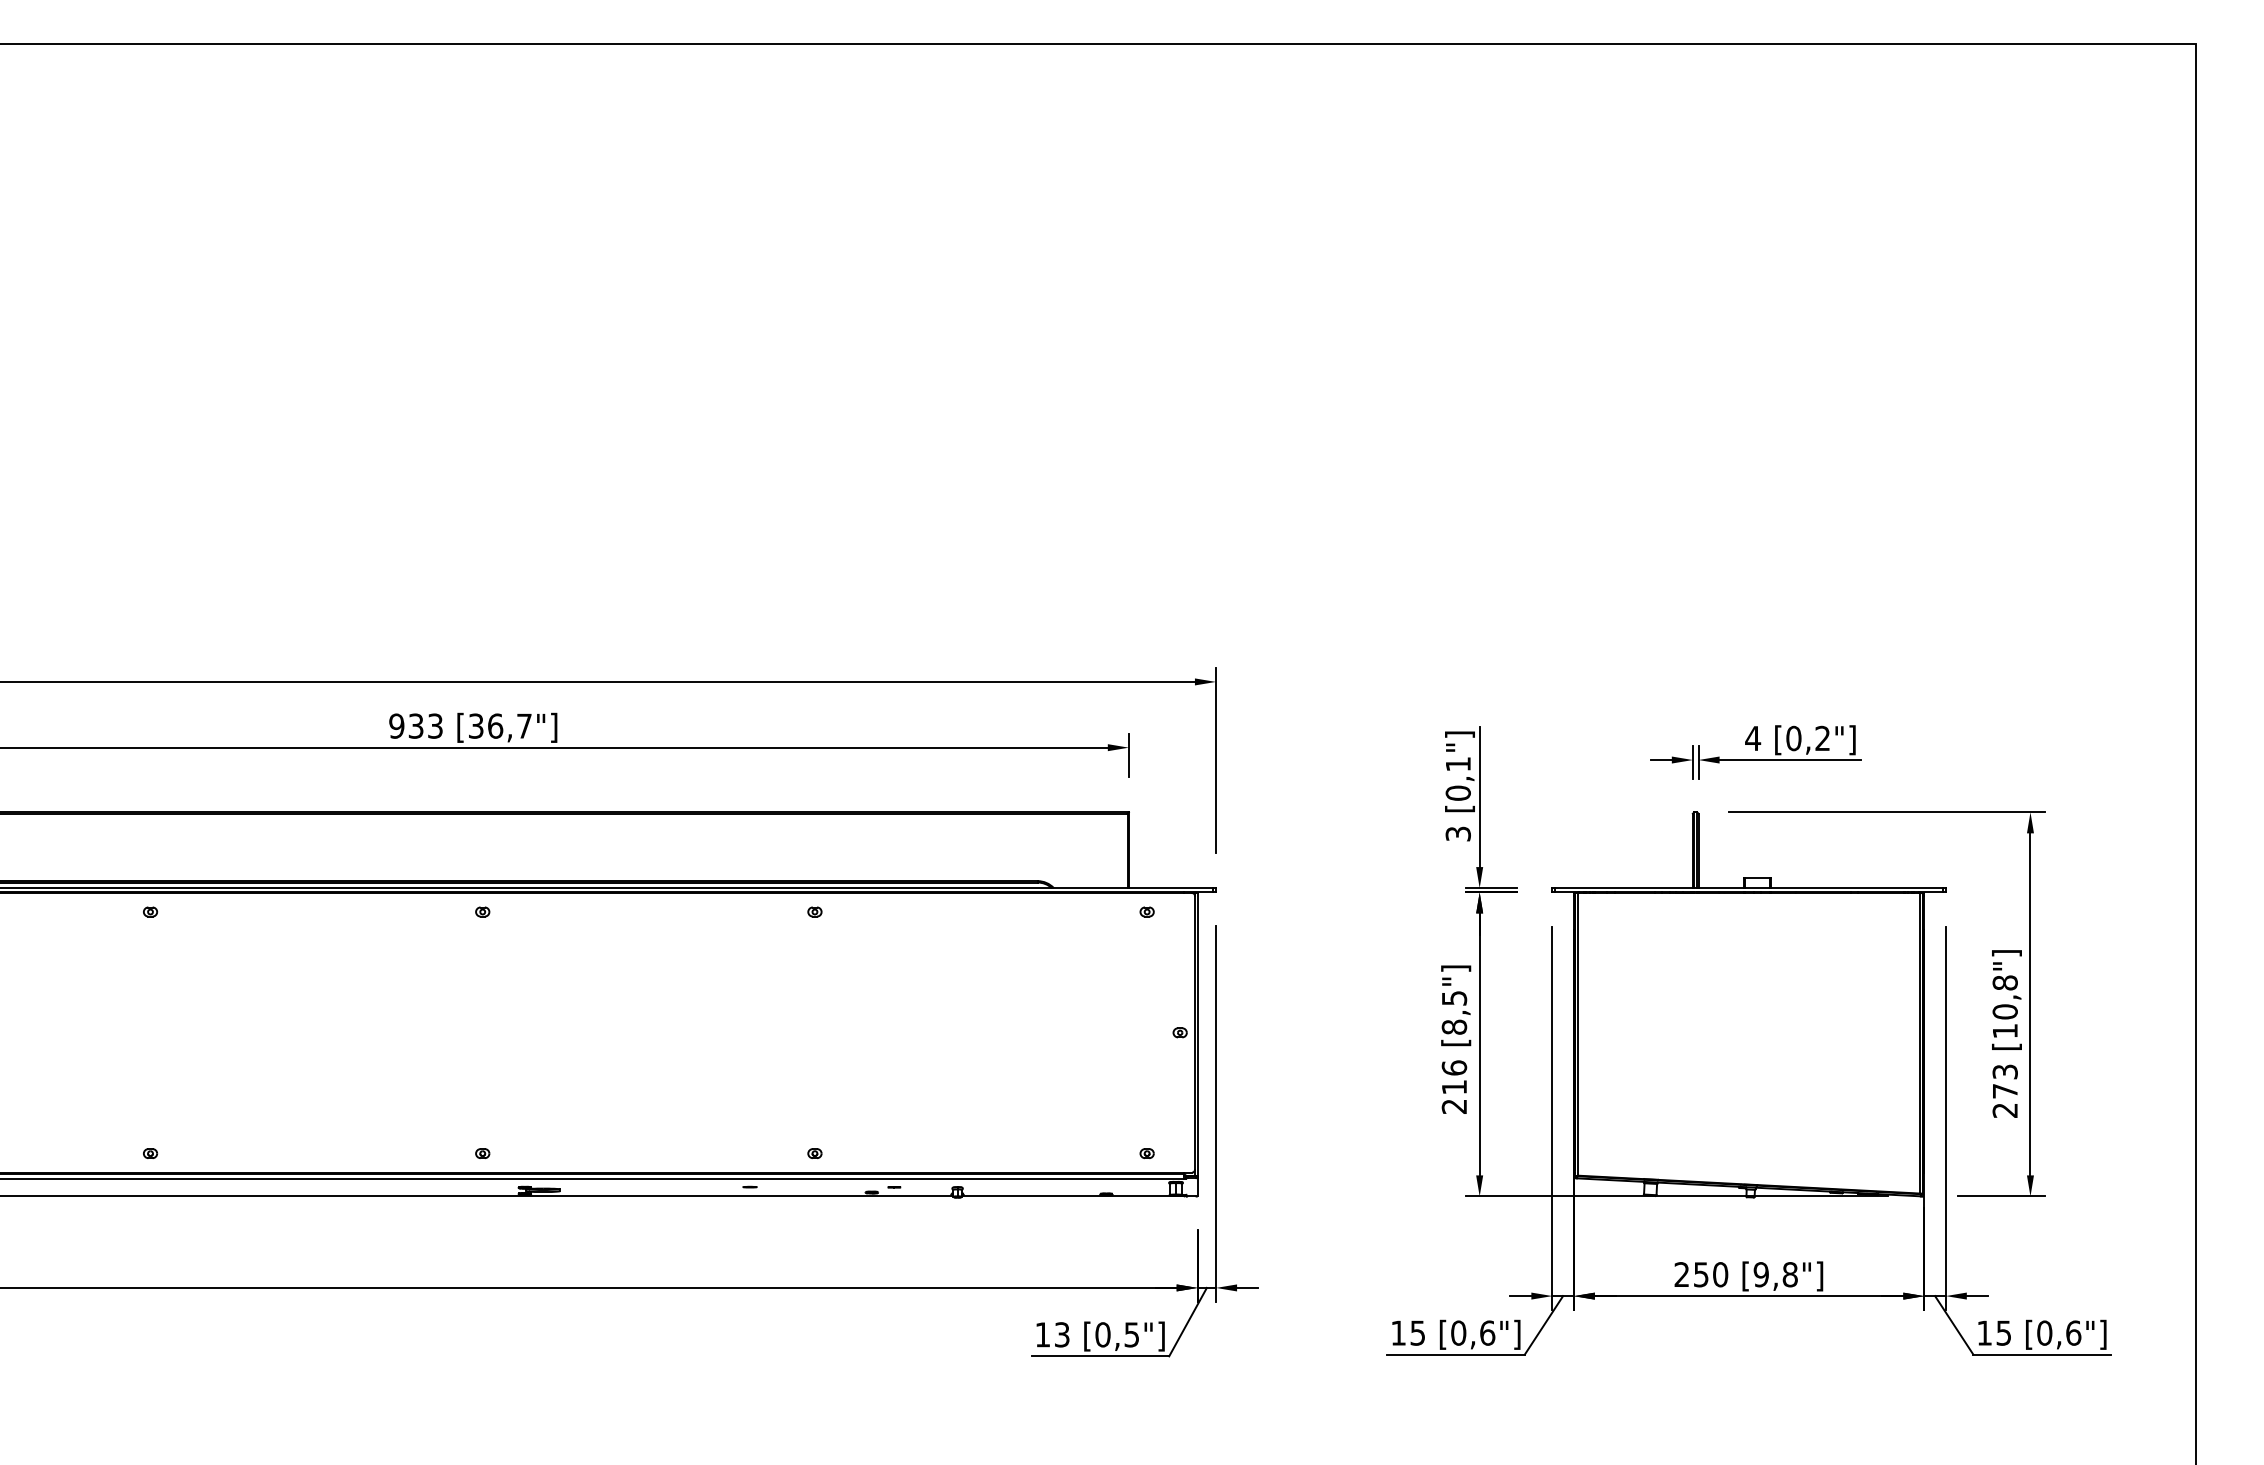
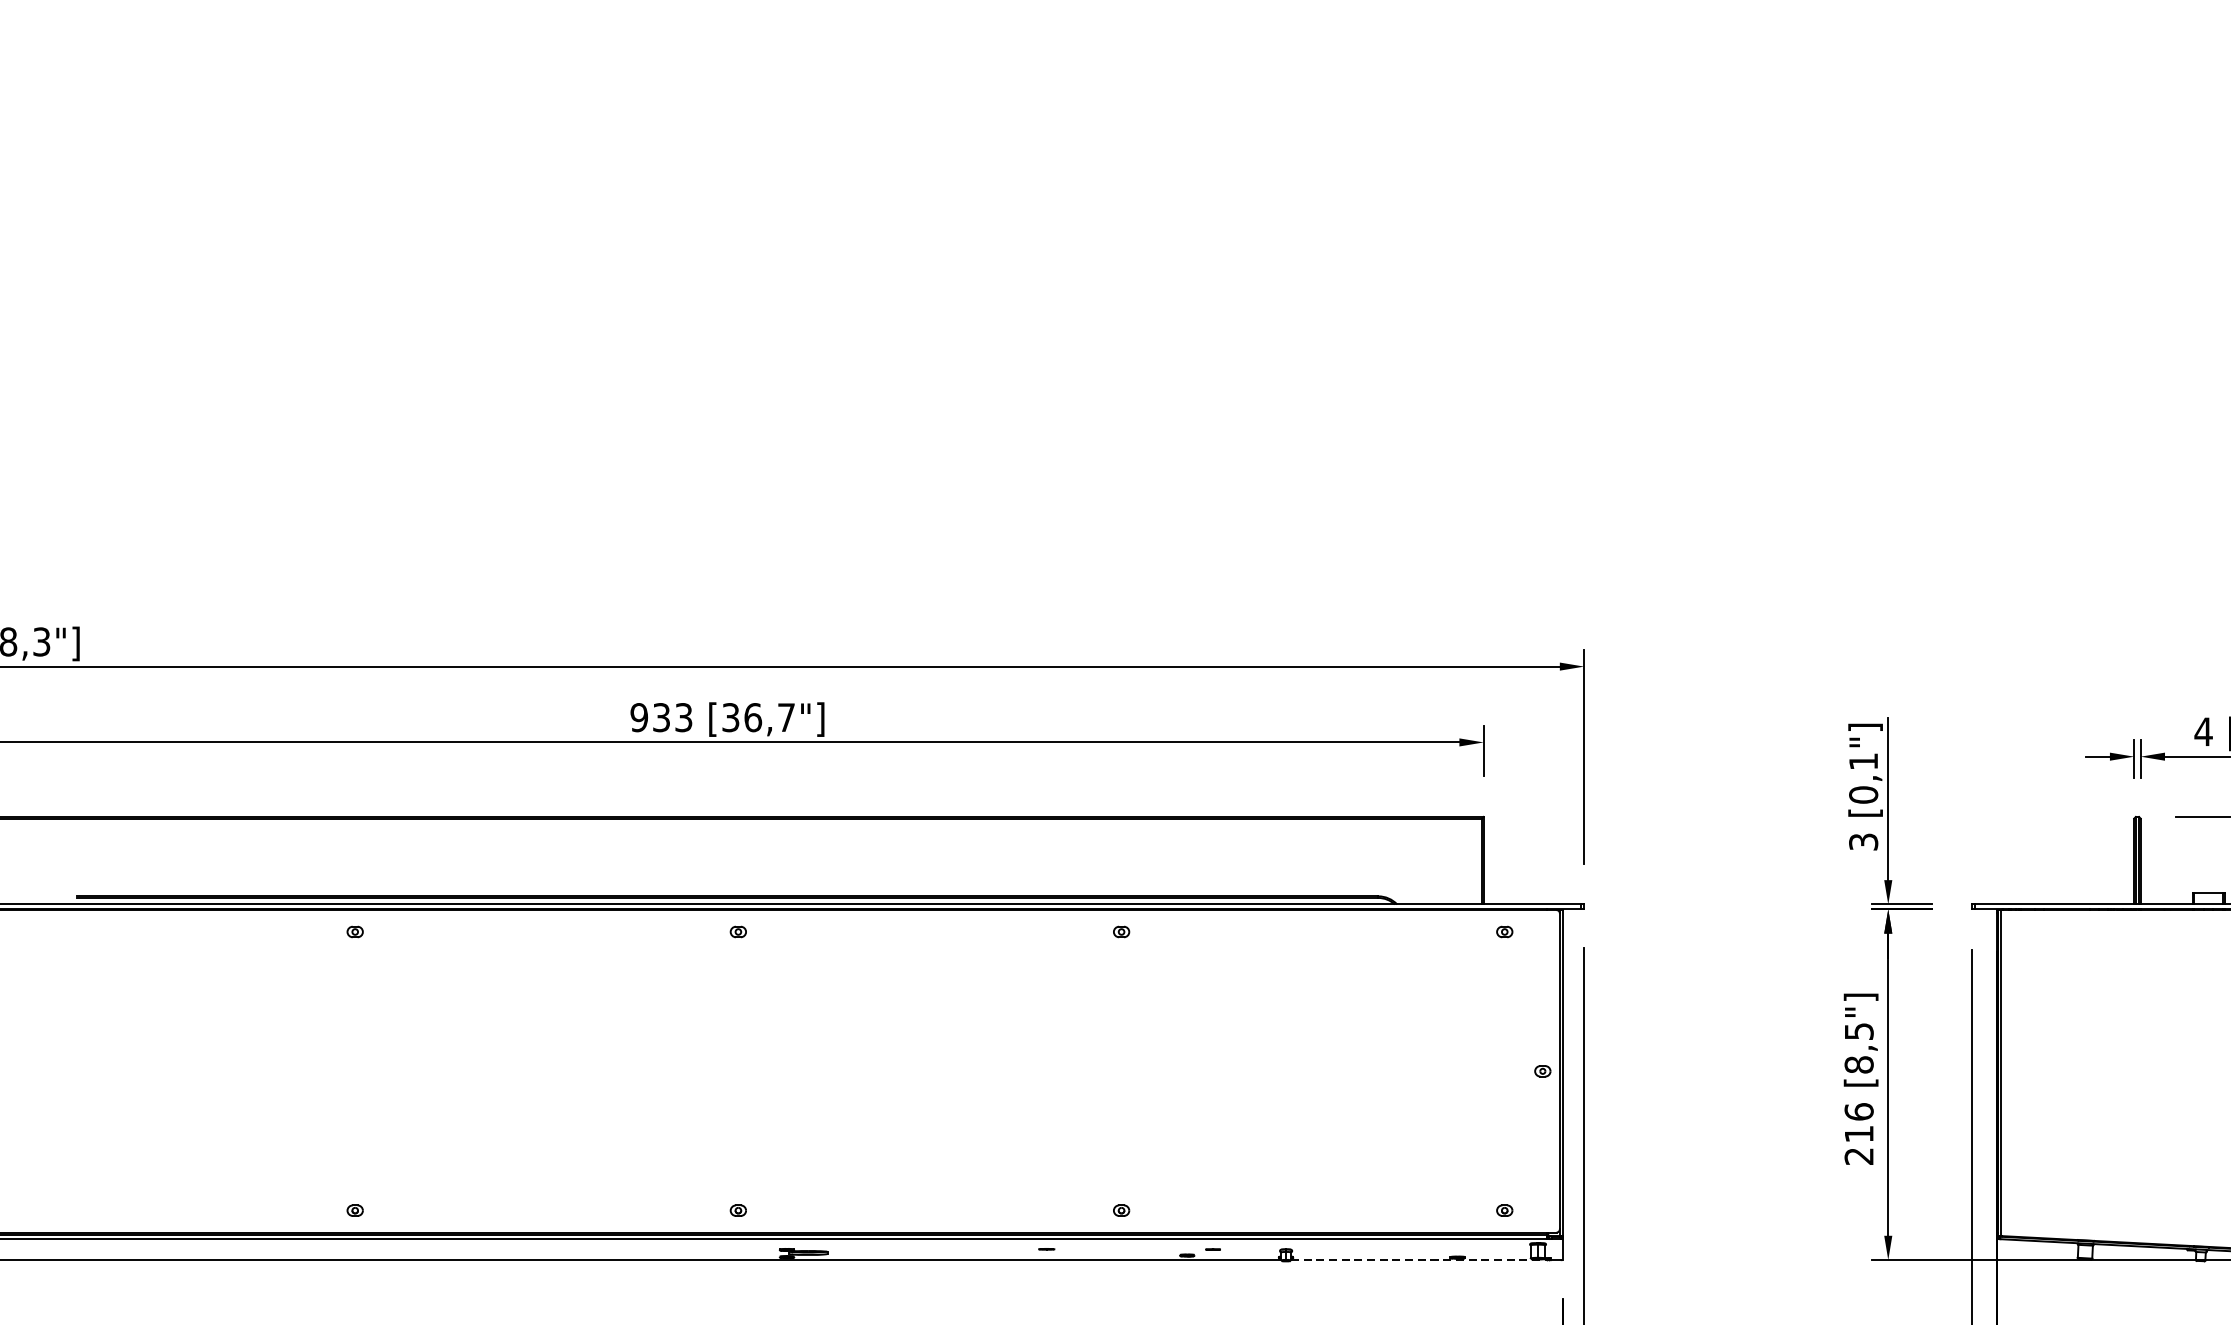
line: (1072, 1196) -> (1418, 1260), solid -> dashed

